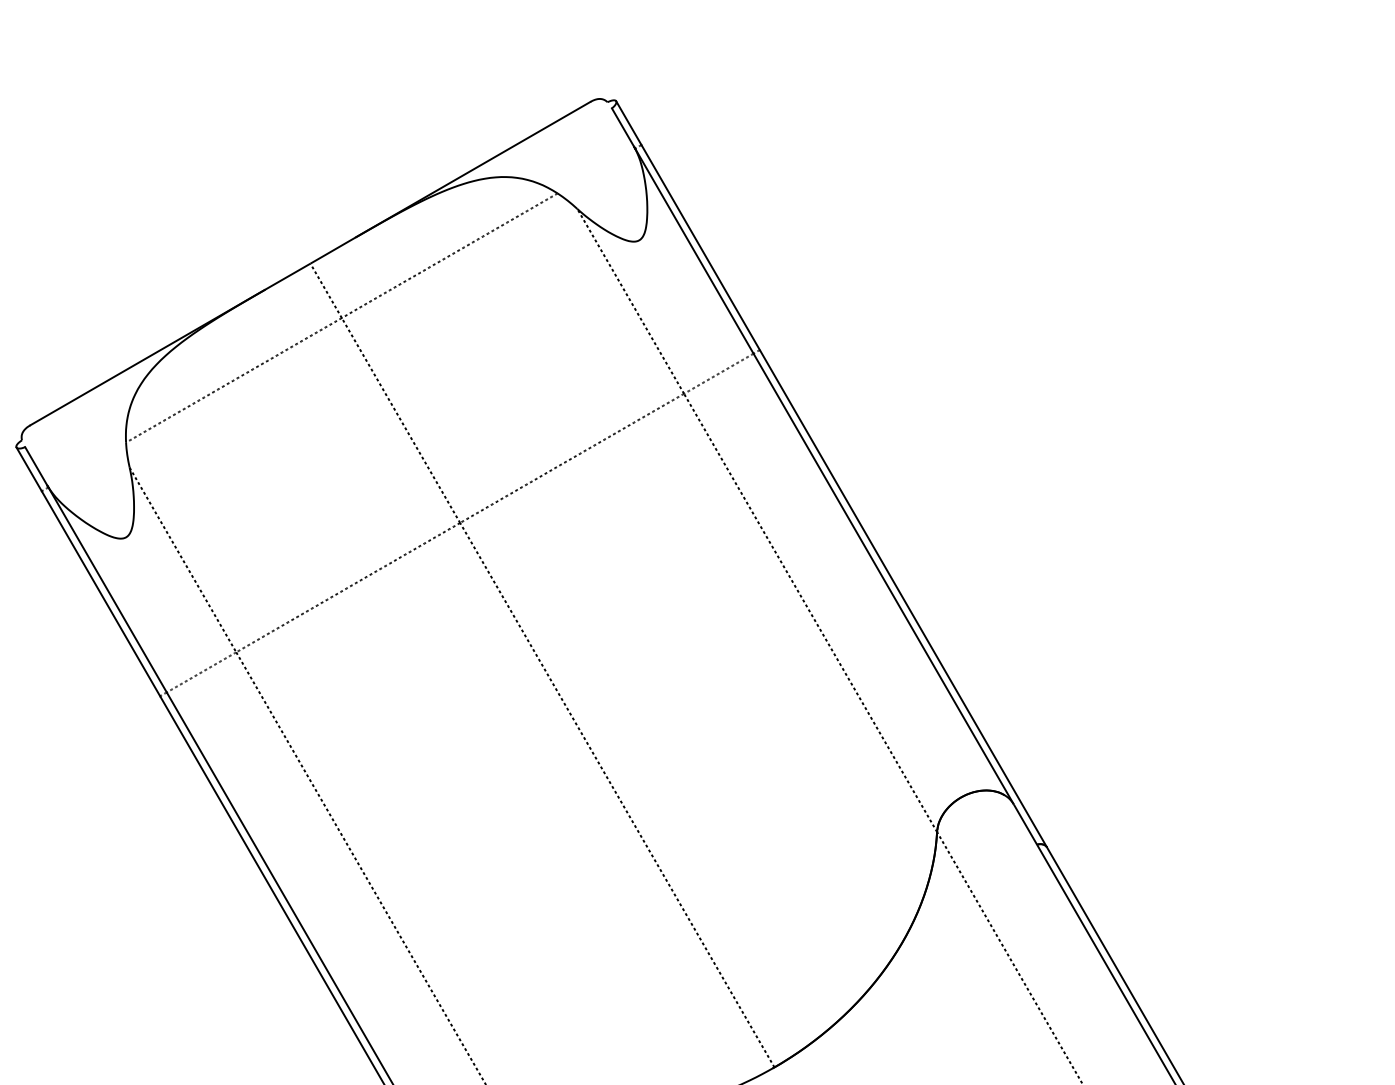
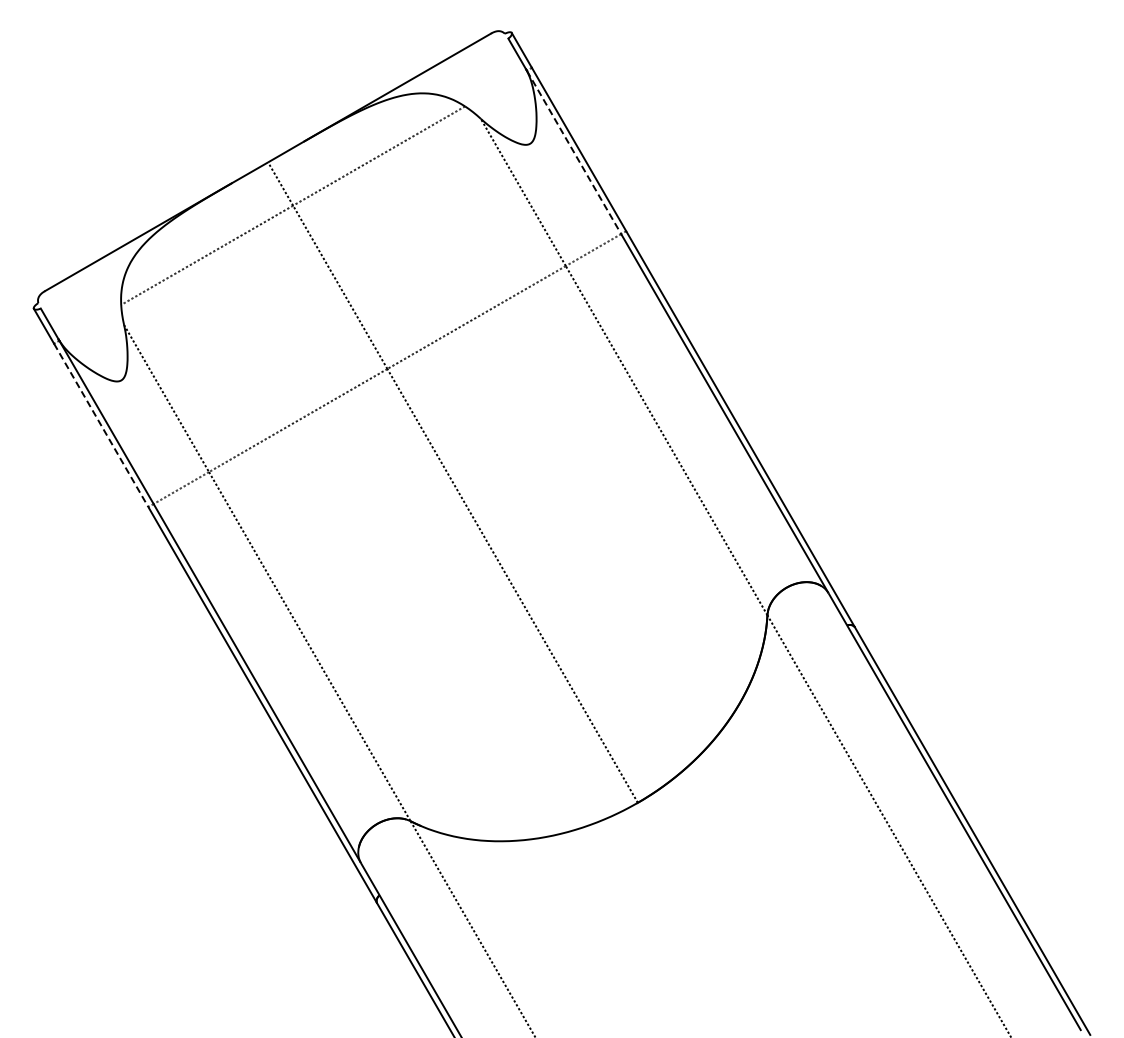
line: (694, 251) -> (574, 152), solid -> dashed
line: (101, 593) -> (101, 425), solid -> dashed

